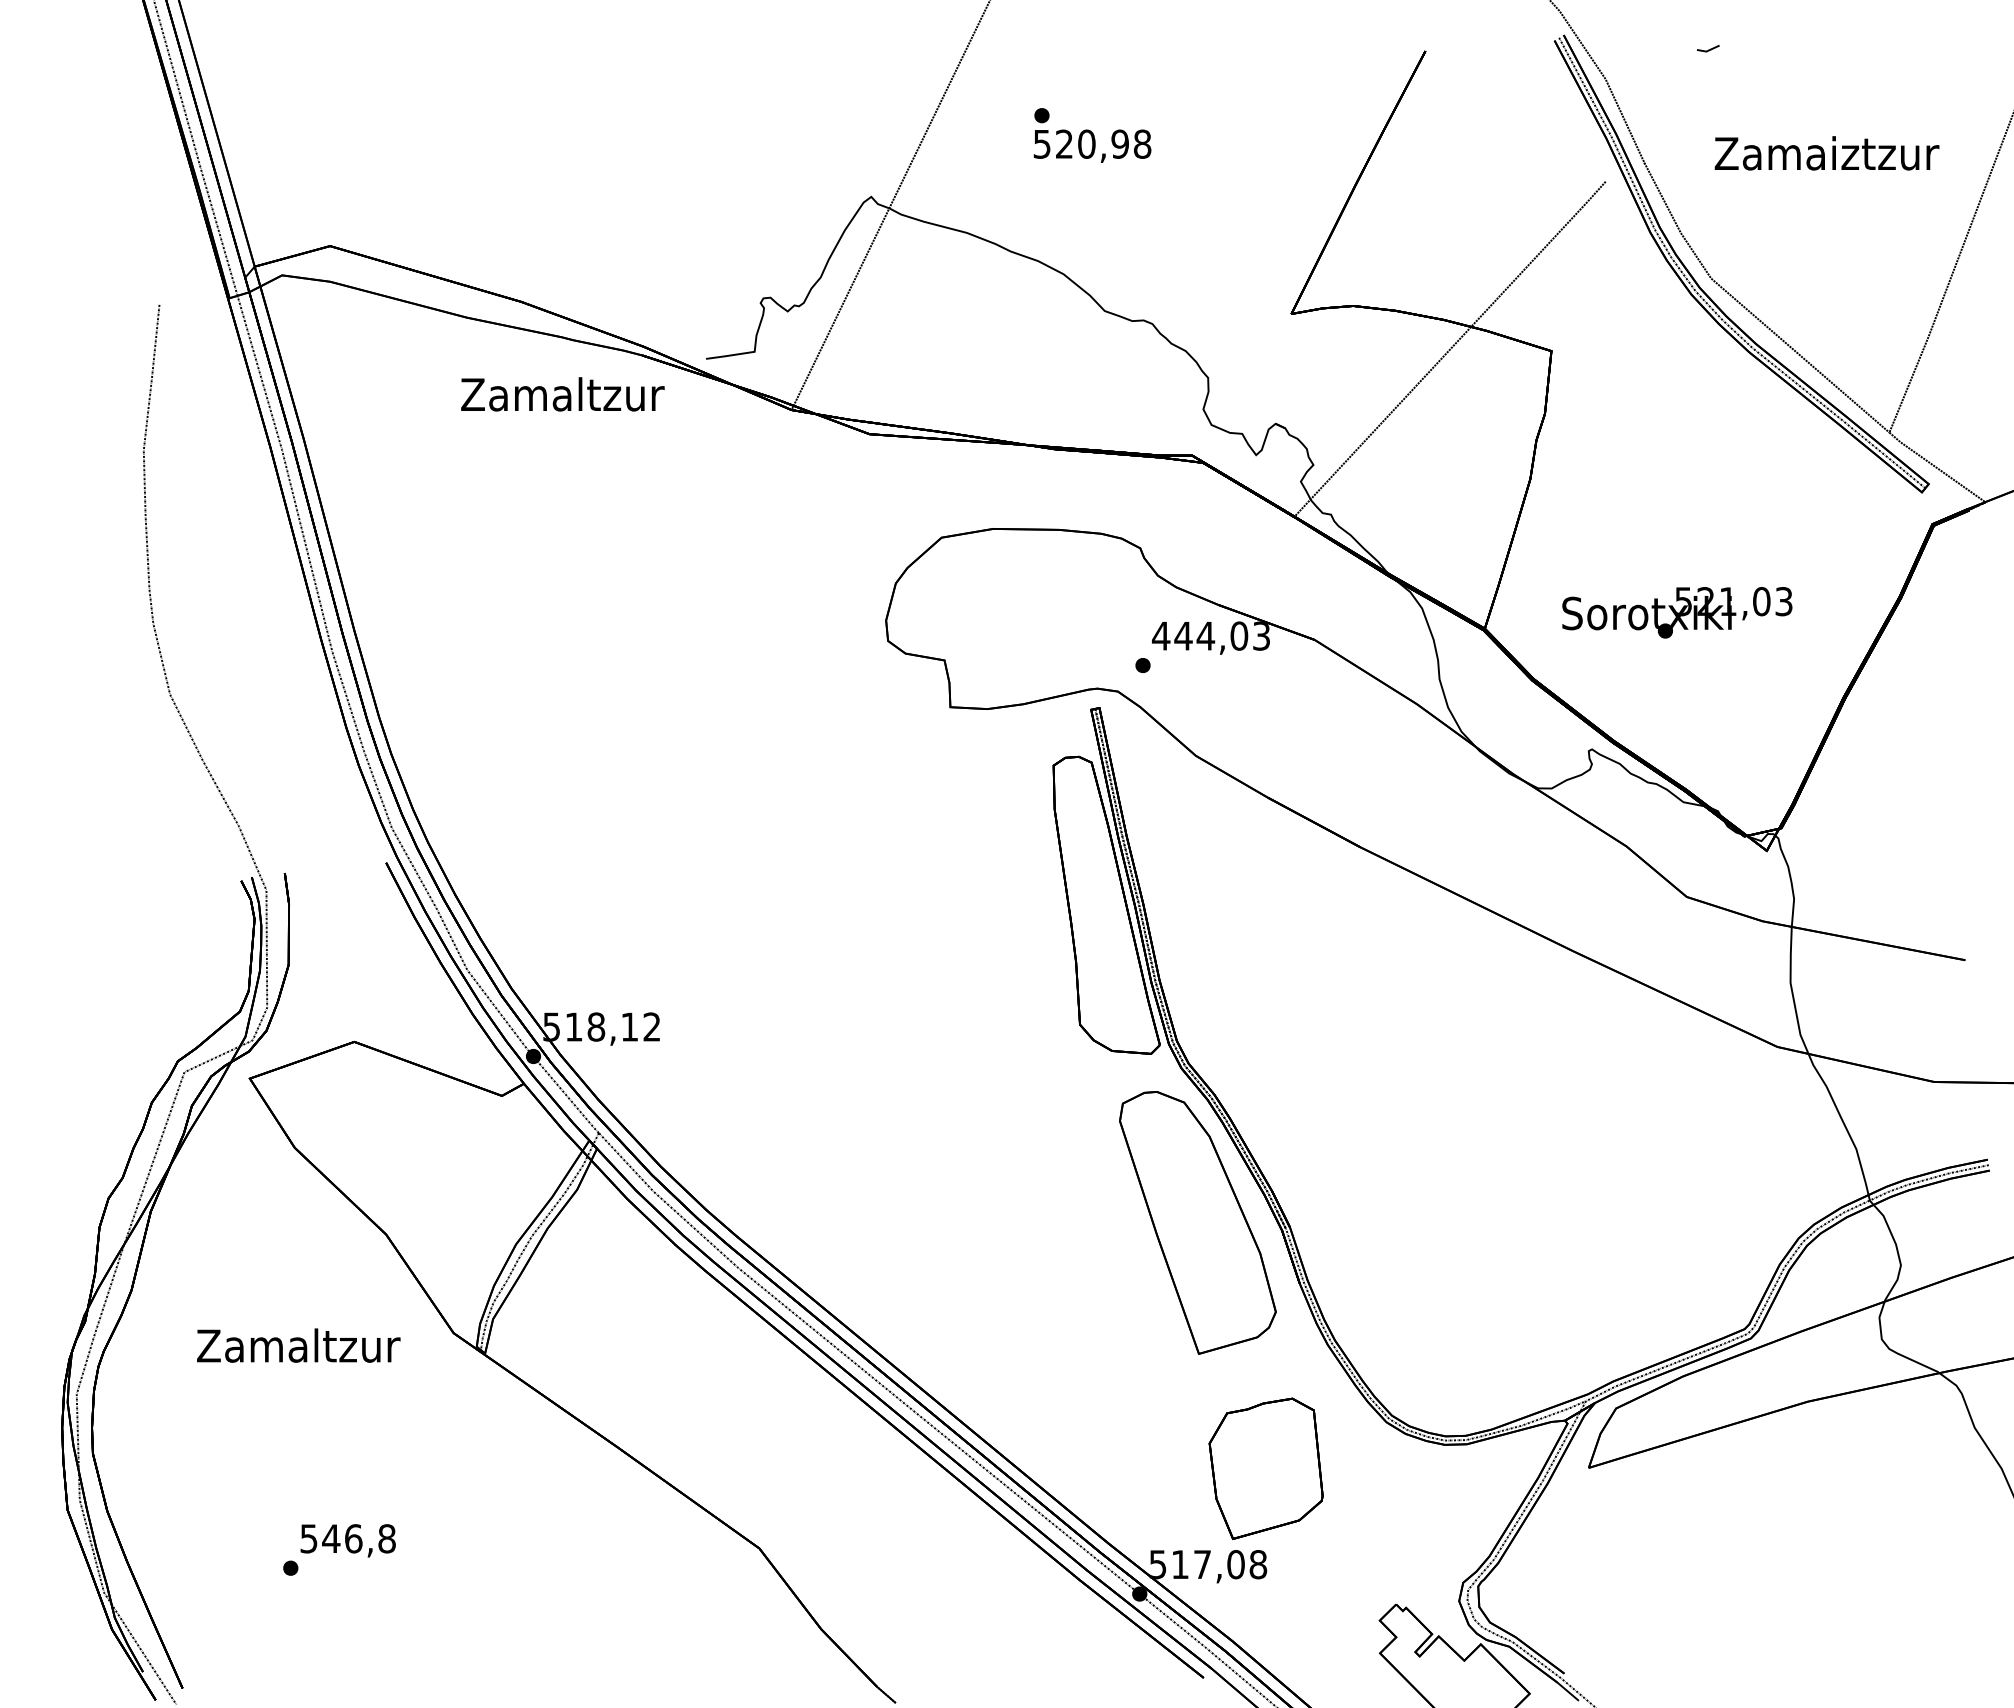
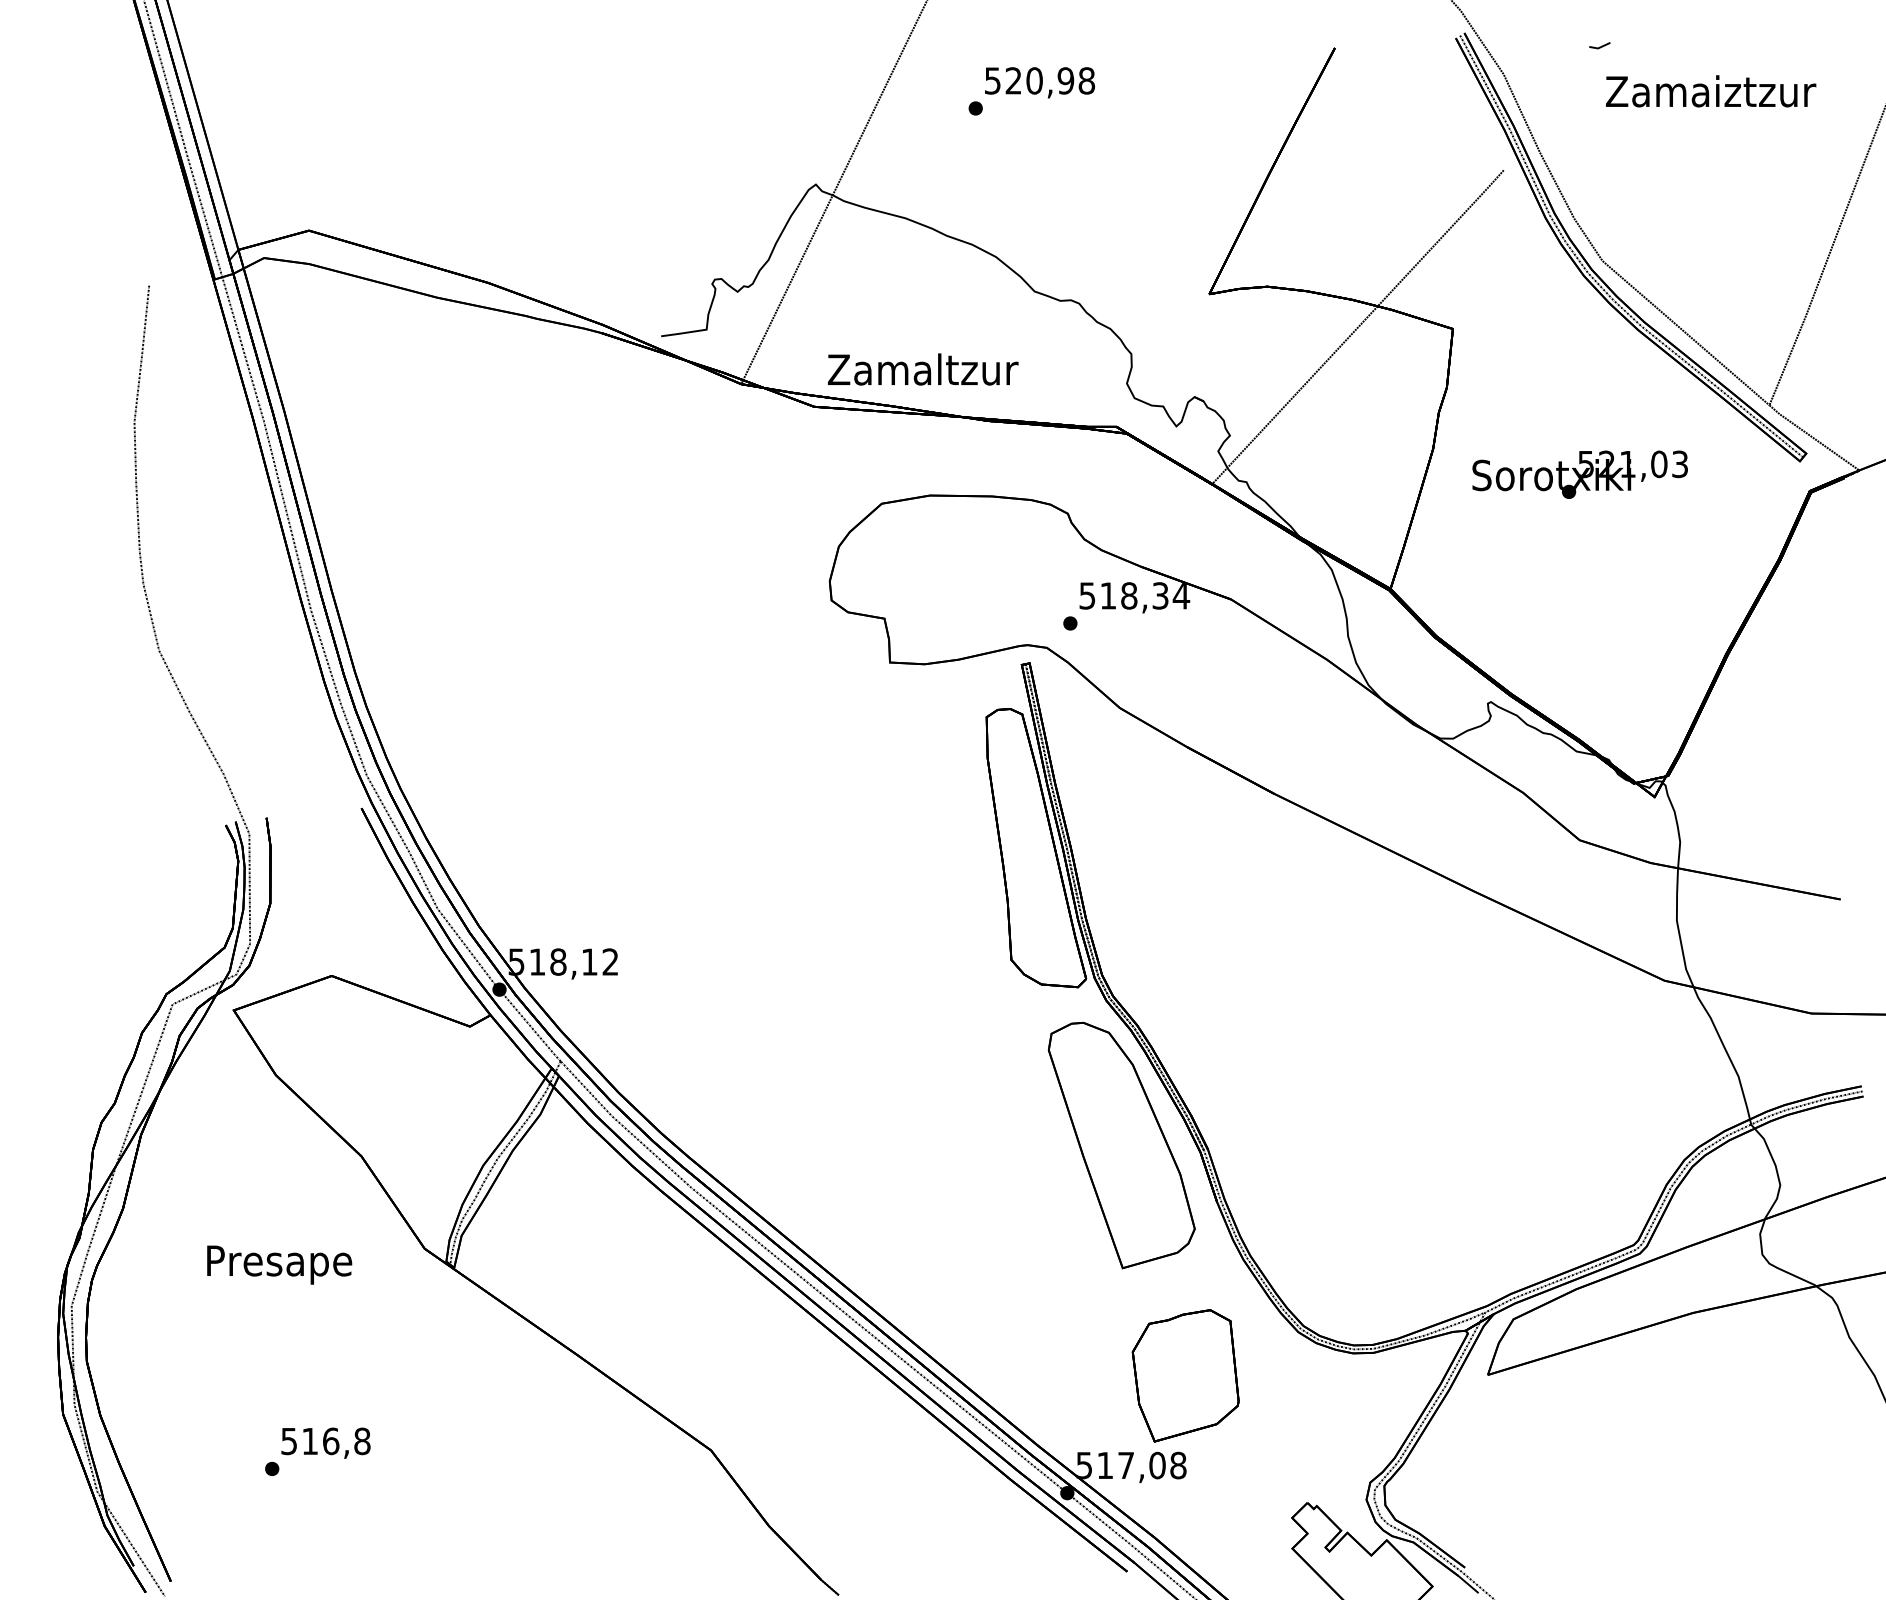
text: (1092, 145) -> (1039, 82), moved
text: (1826, 153) -> (1710, 91), moved
text: (562, 394) -> (922, 369), moved
text: (1677, 612) -> (1580, 474), moved
text: (1210, 635) -> (1133, 595), 444,03 -> 518,34
text: (298, 1349) -> (279, 1264), Zamaltzur -> Presape
text: (331, 1538) -> (310, 1441), 546,8 -> 516,8

